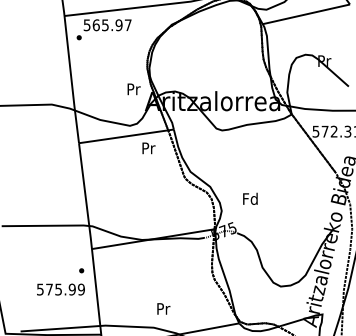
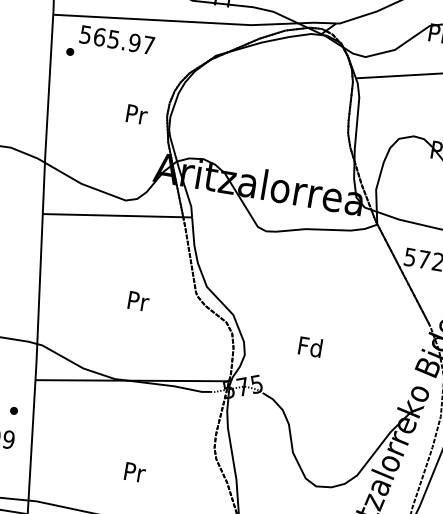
text: (133, 89) -> (136, 114), moved
text: (148, 148) -> (137, 301), moved
text: (250, 198) -> (310, 346), moved
text: (163, 308) -> (134, 471), moved

